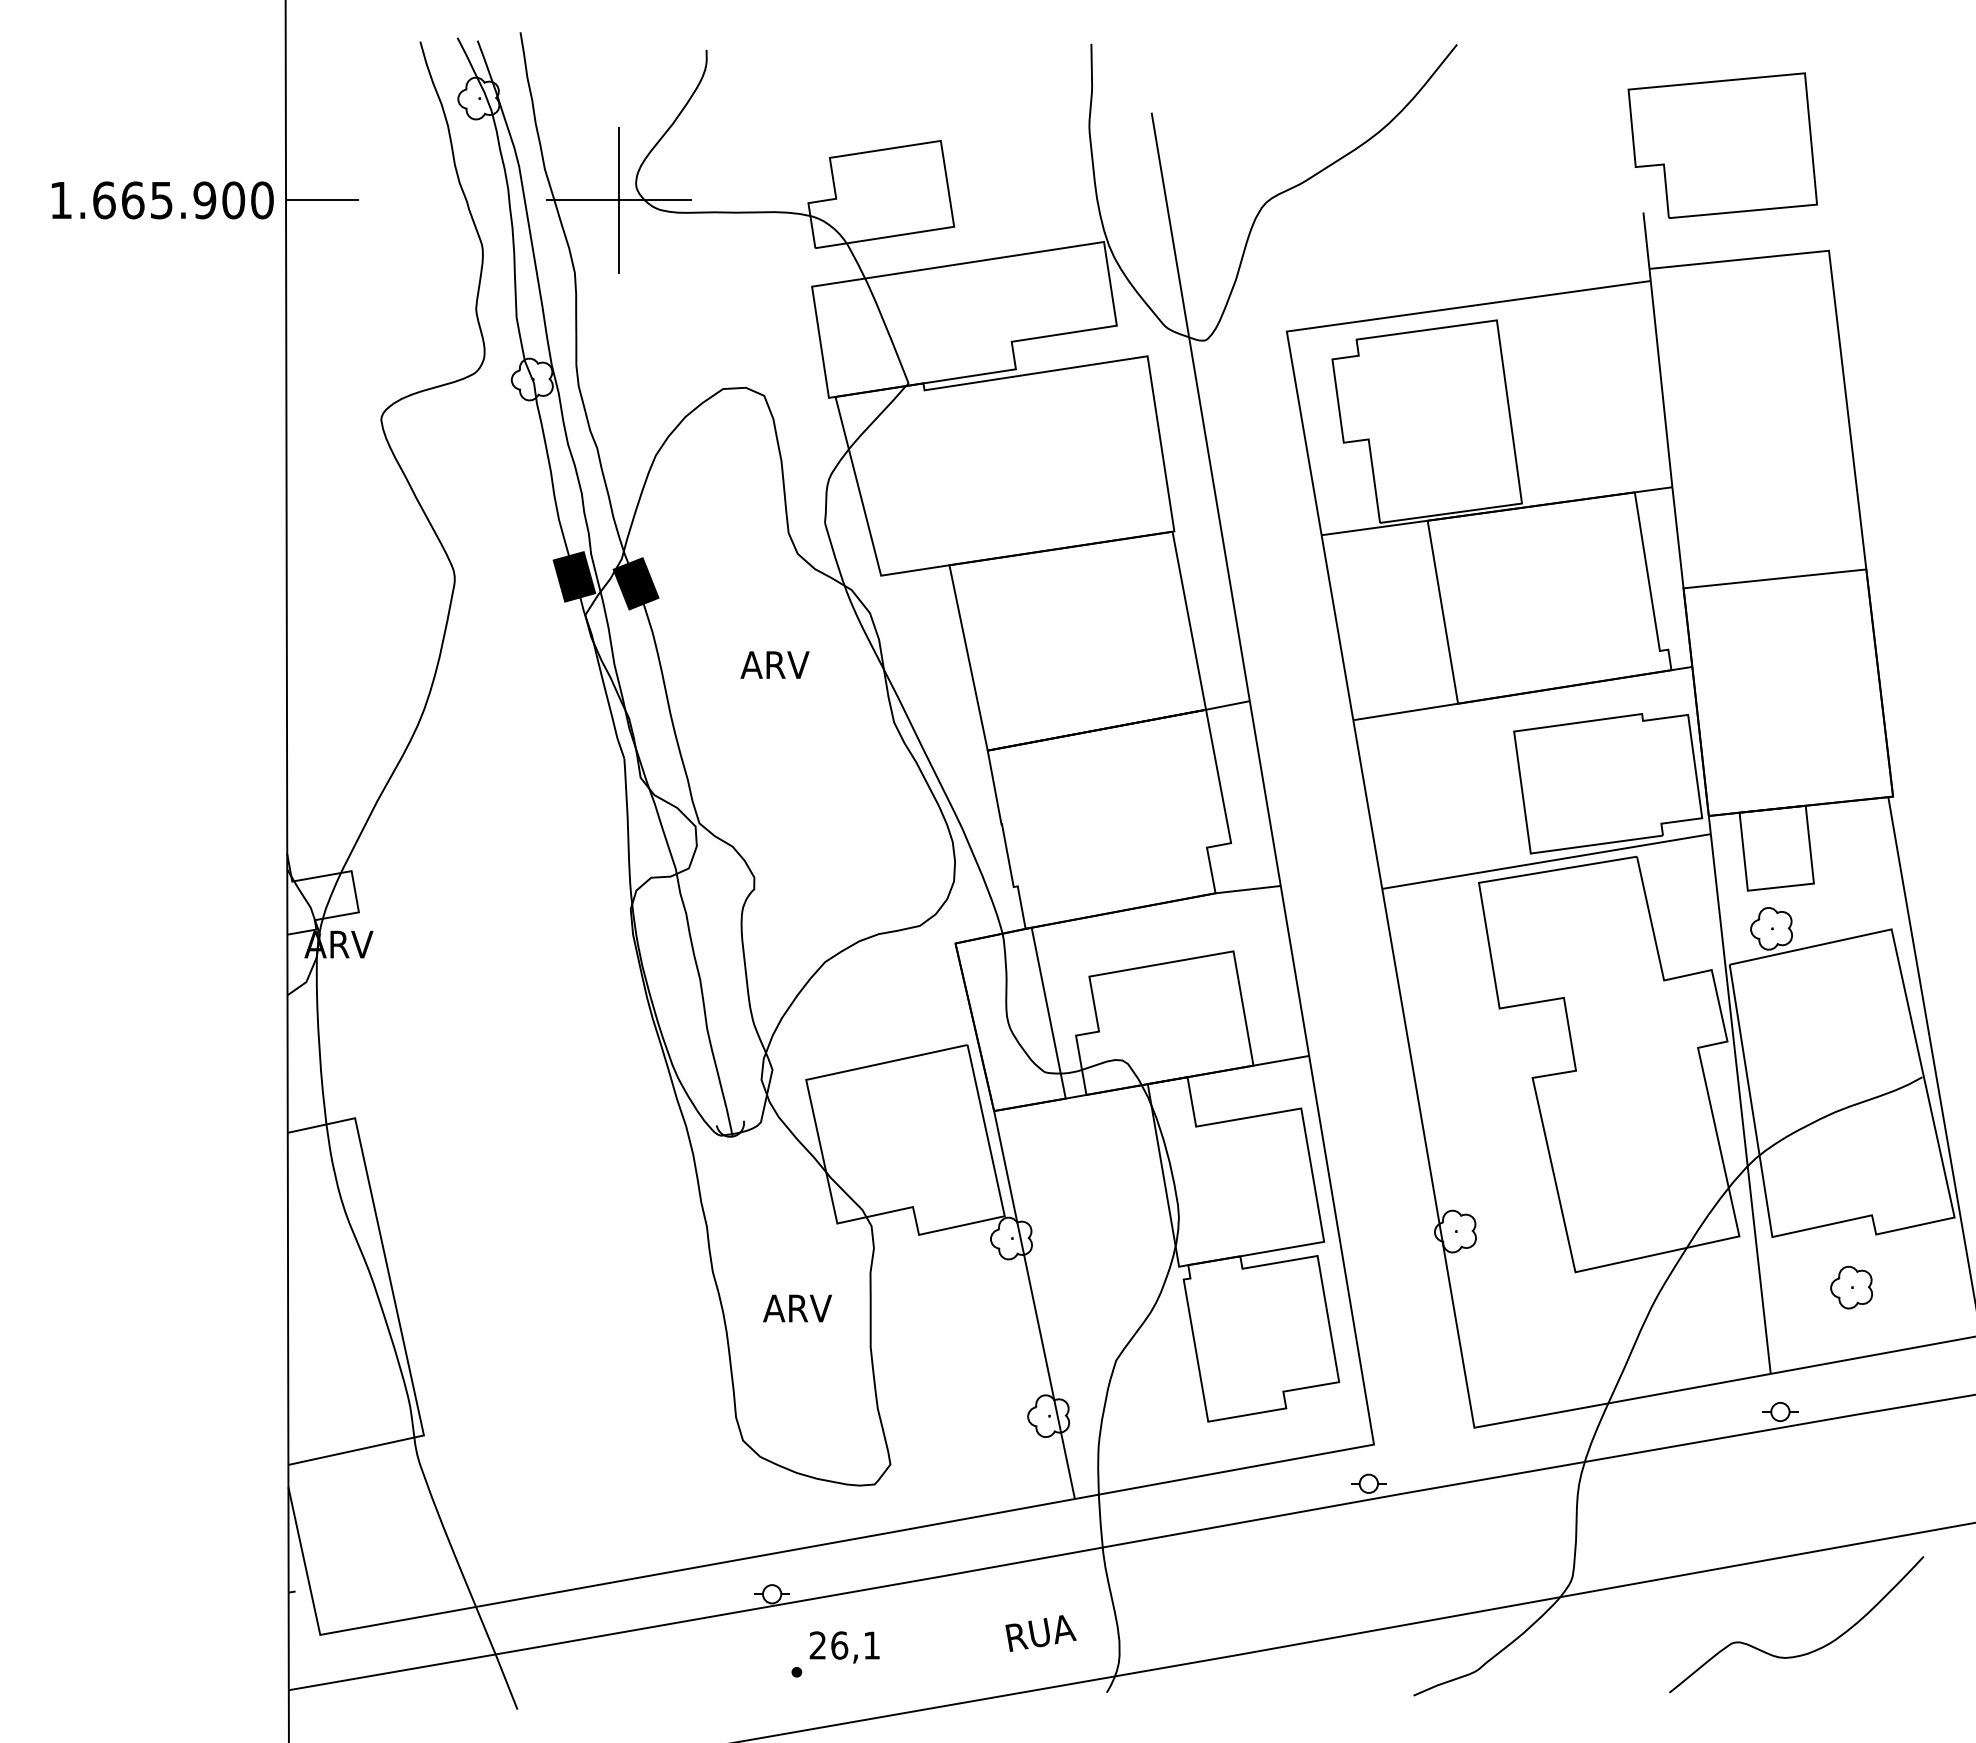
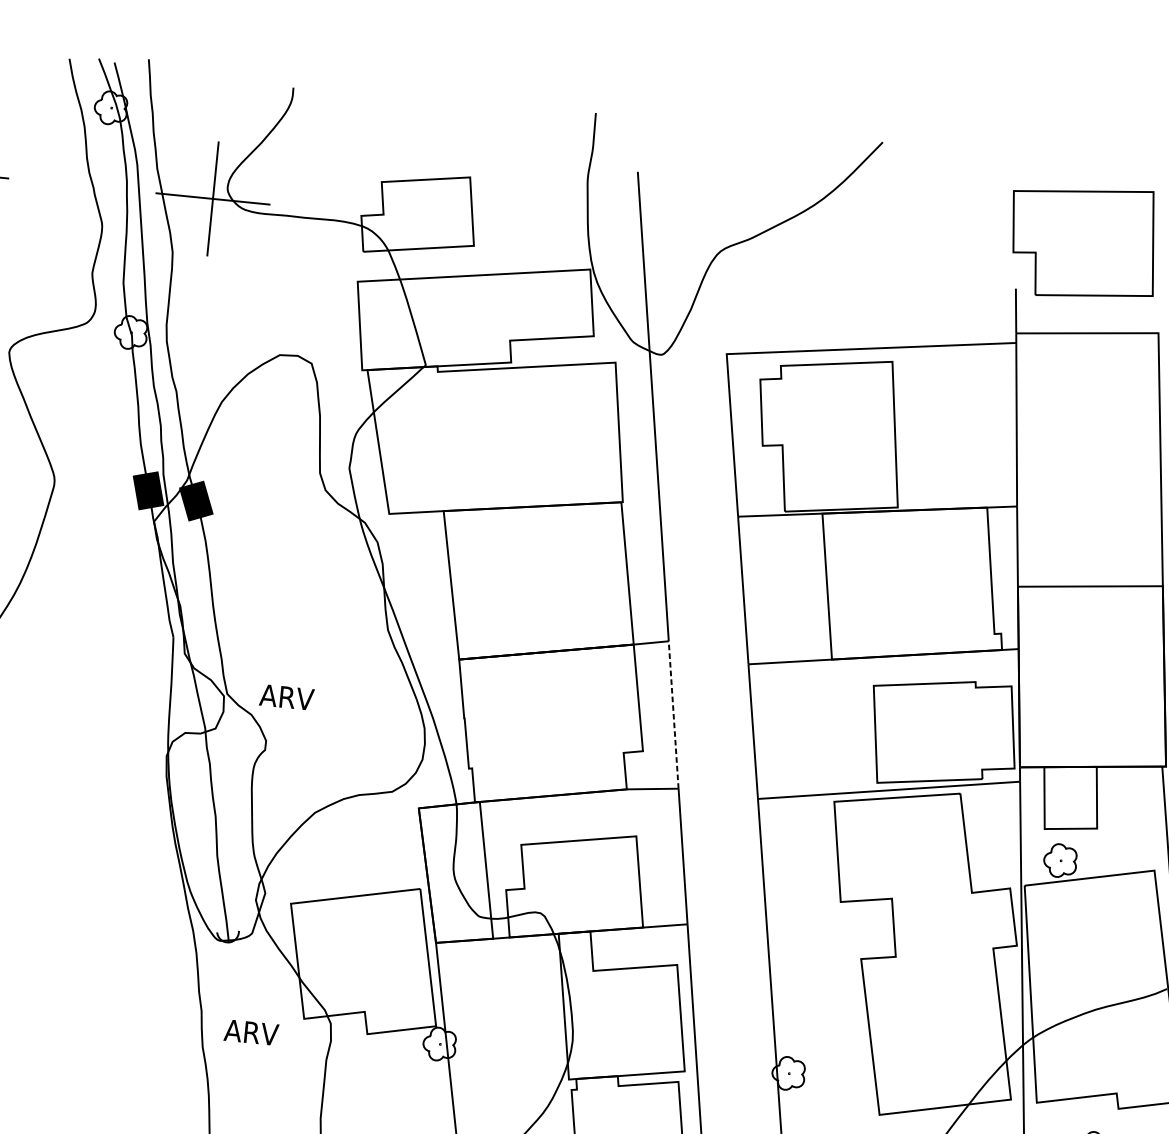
text: (774, 664) -> (286, 696), moved
line: (1265, 793) -> (673, 714), solid -> dashed
text: (797, 1308) -> (251, 1032), moved

